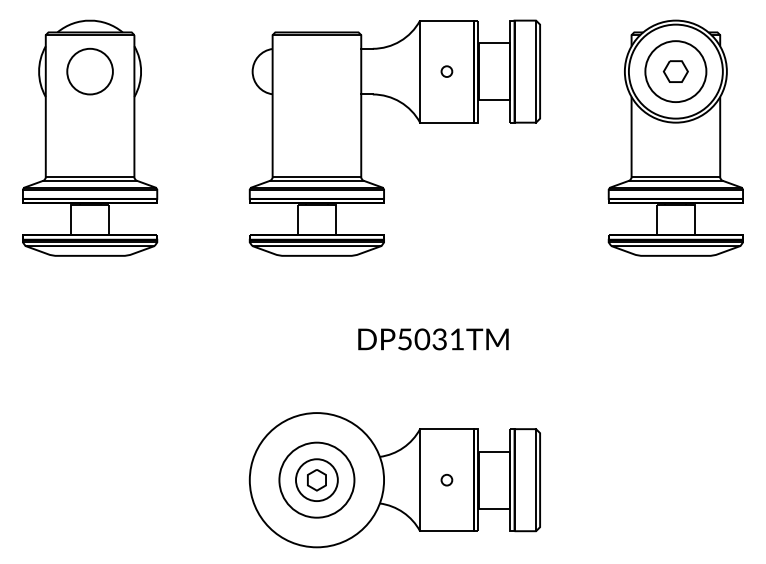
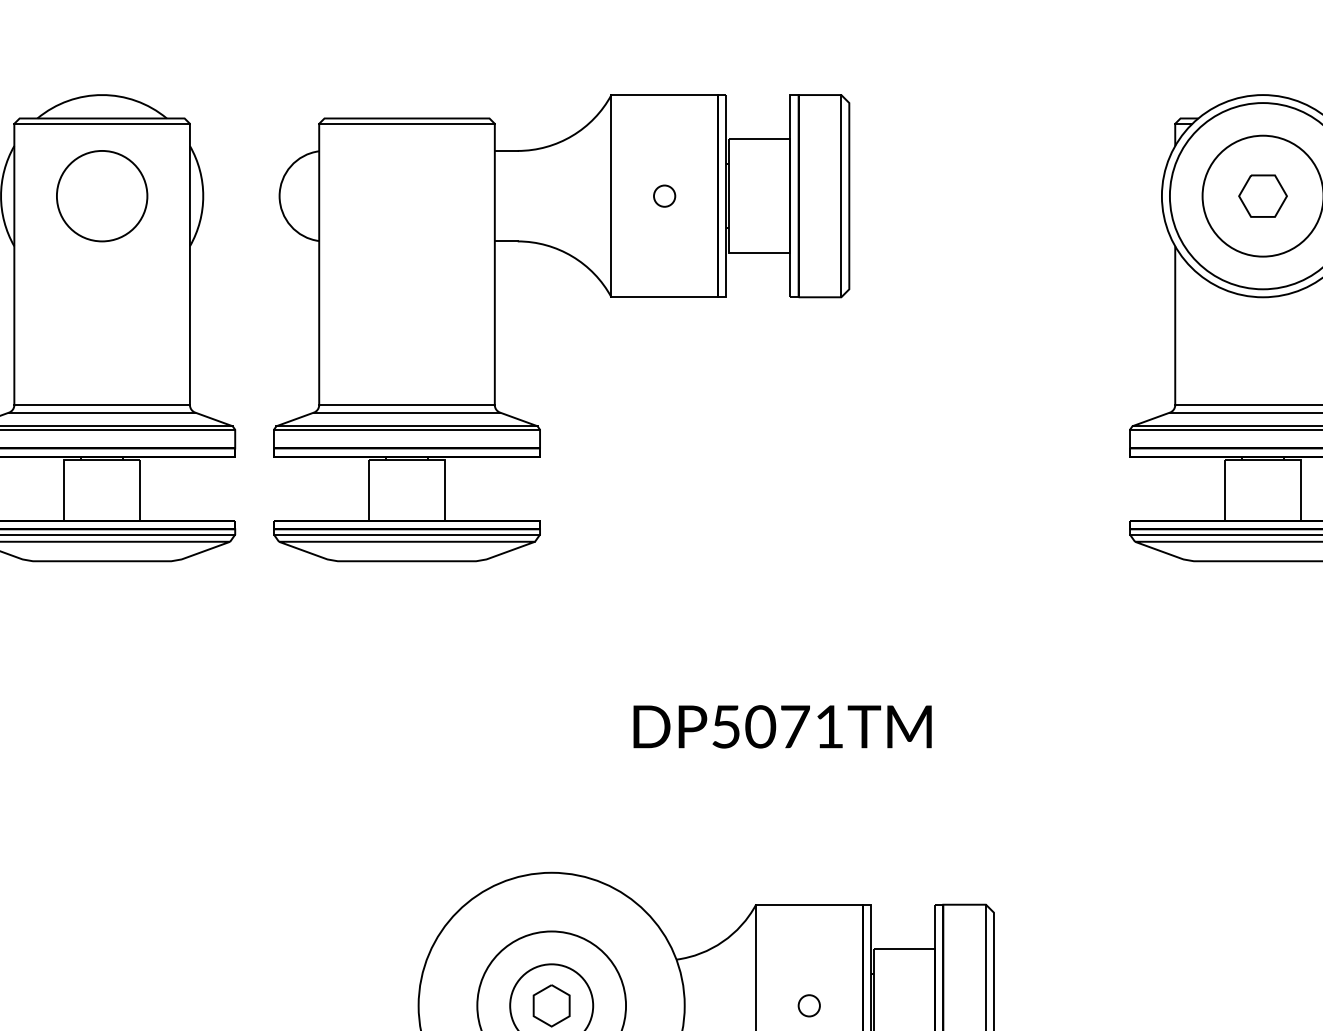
part: (418, 122) -> (608, 296), moved
text: (439, 339) -> (794, 727), DP5031TM -> DP5071TM

